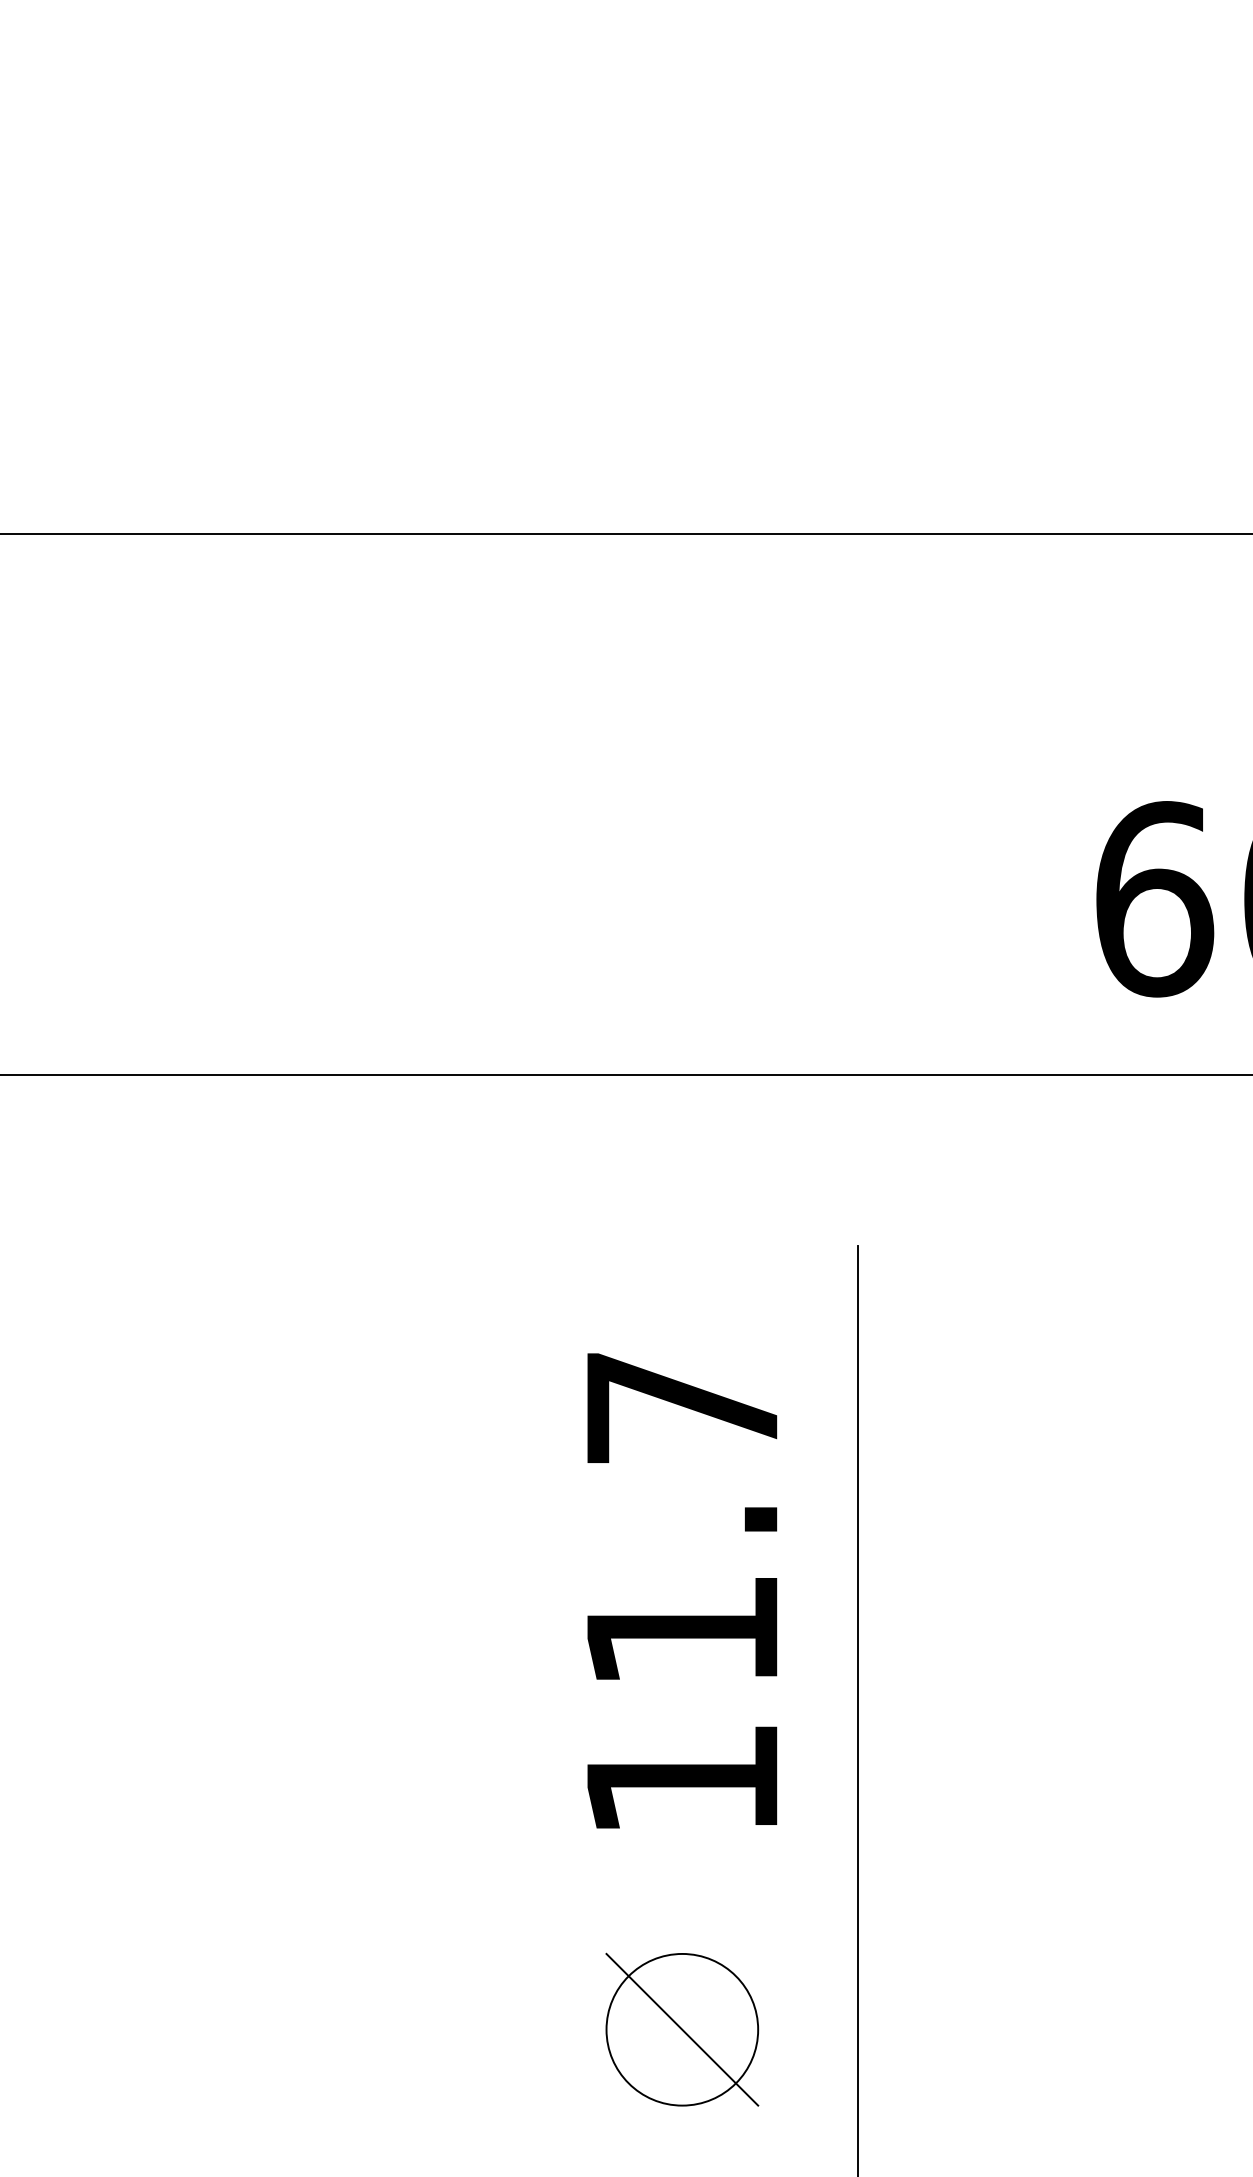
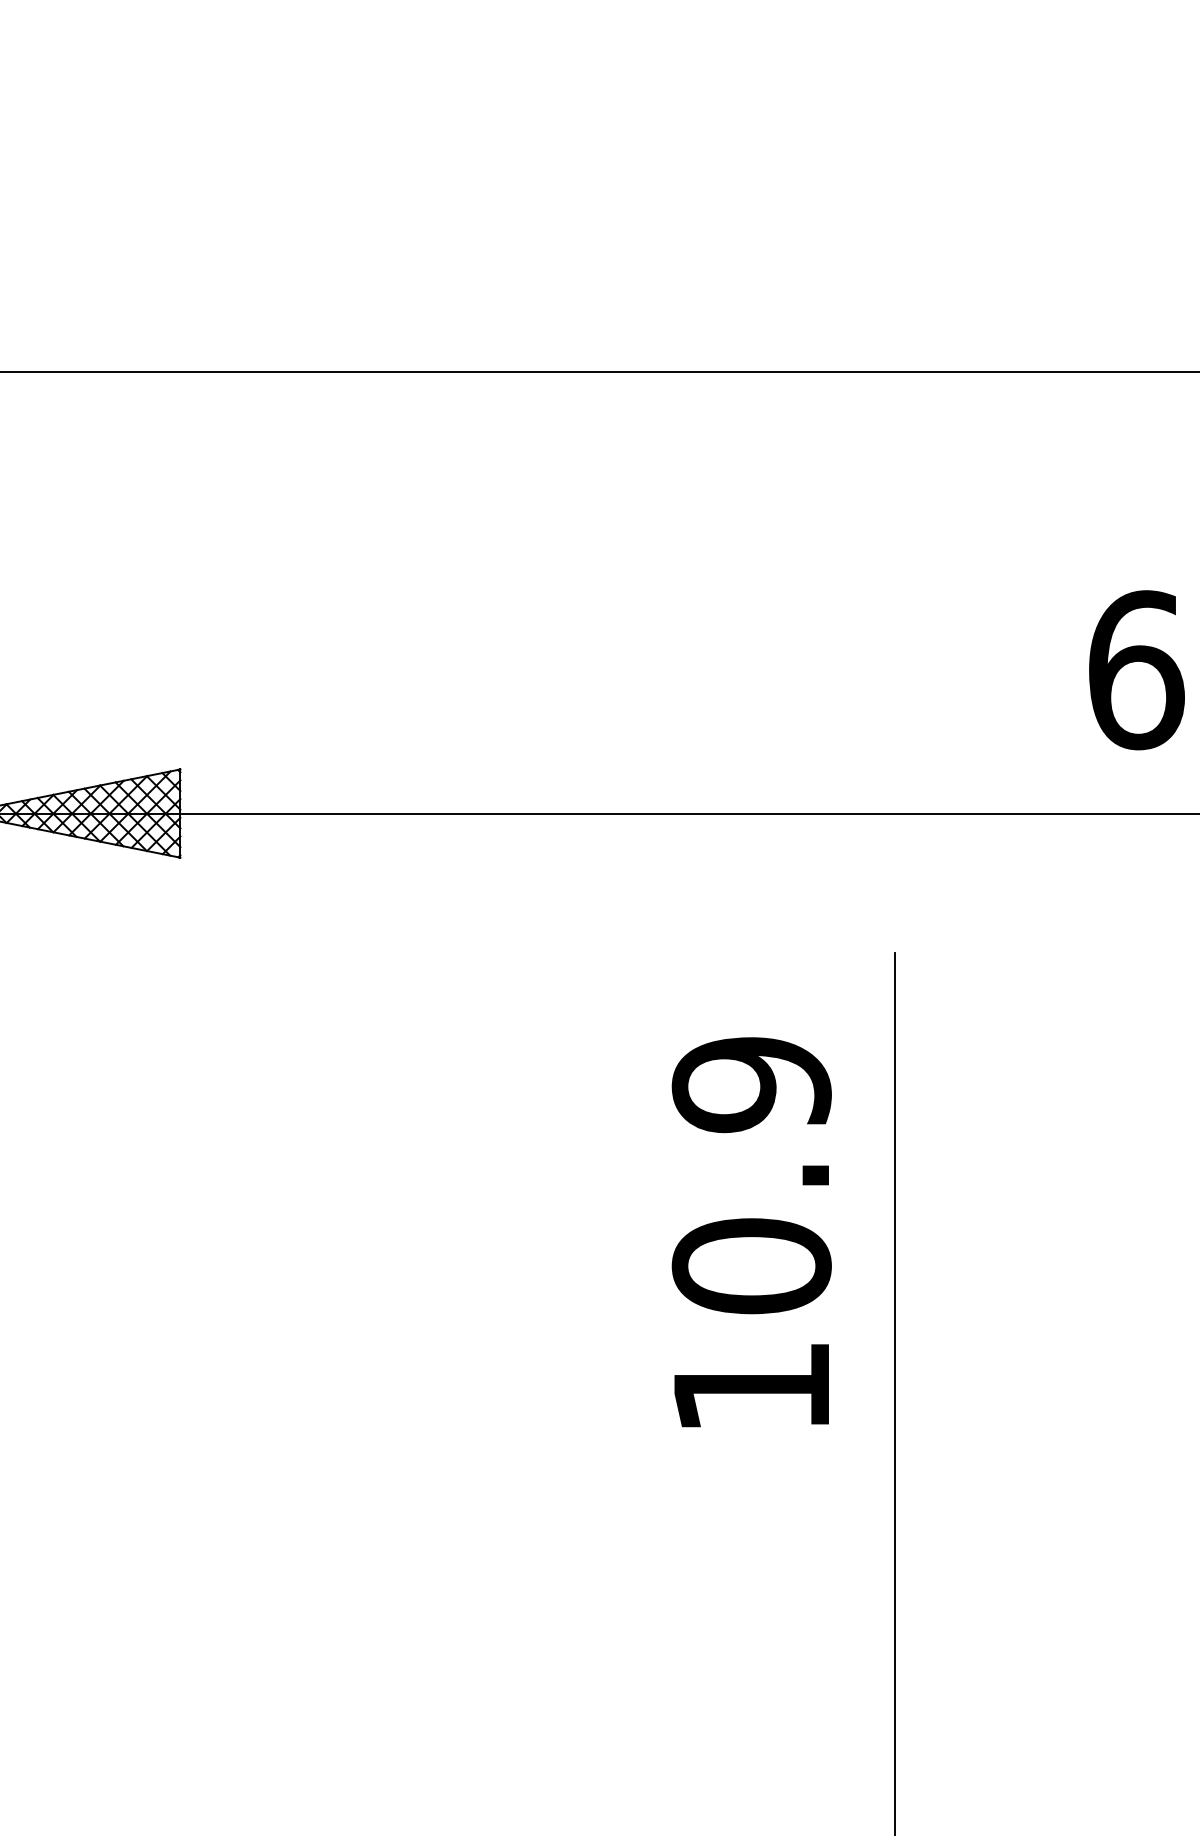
text: (682, 1519) -> (751, 1175), 11.7 -> 10.9
part: (682, 2028) -> (751, 1590), removed

